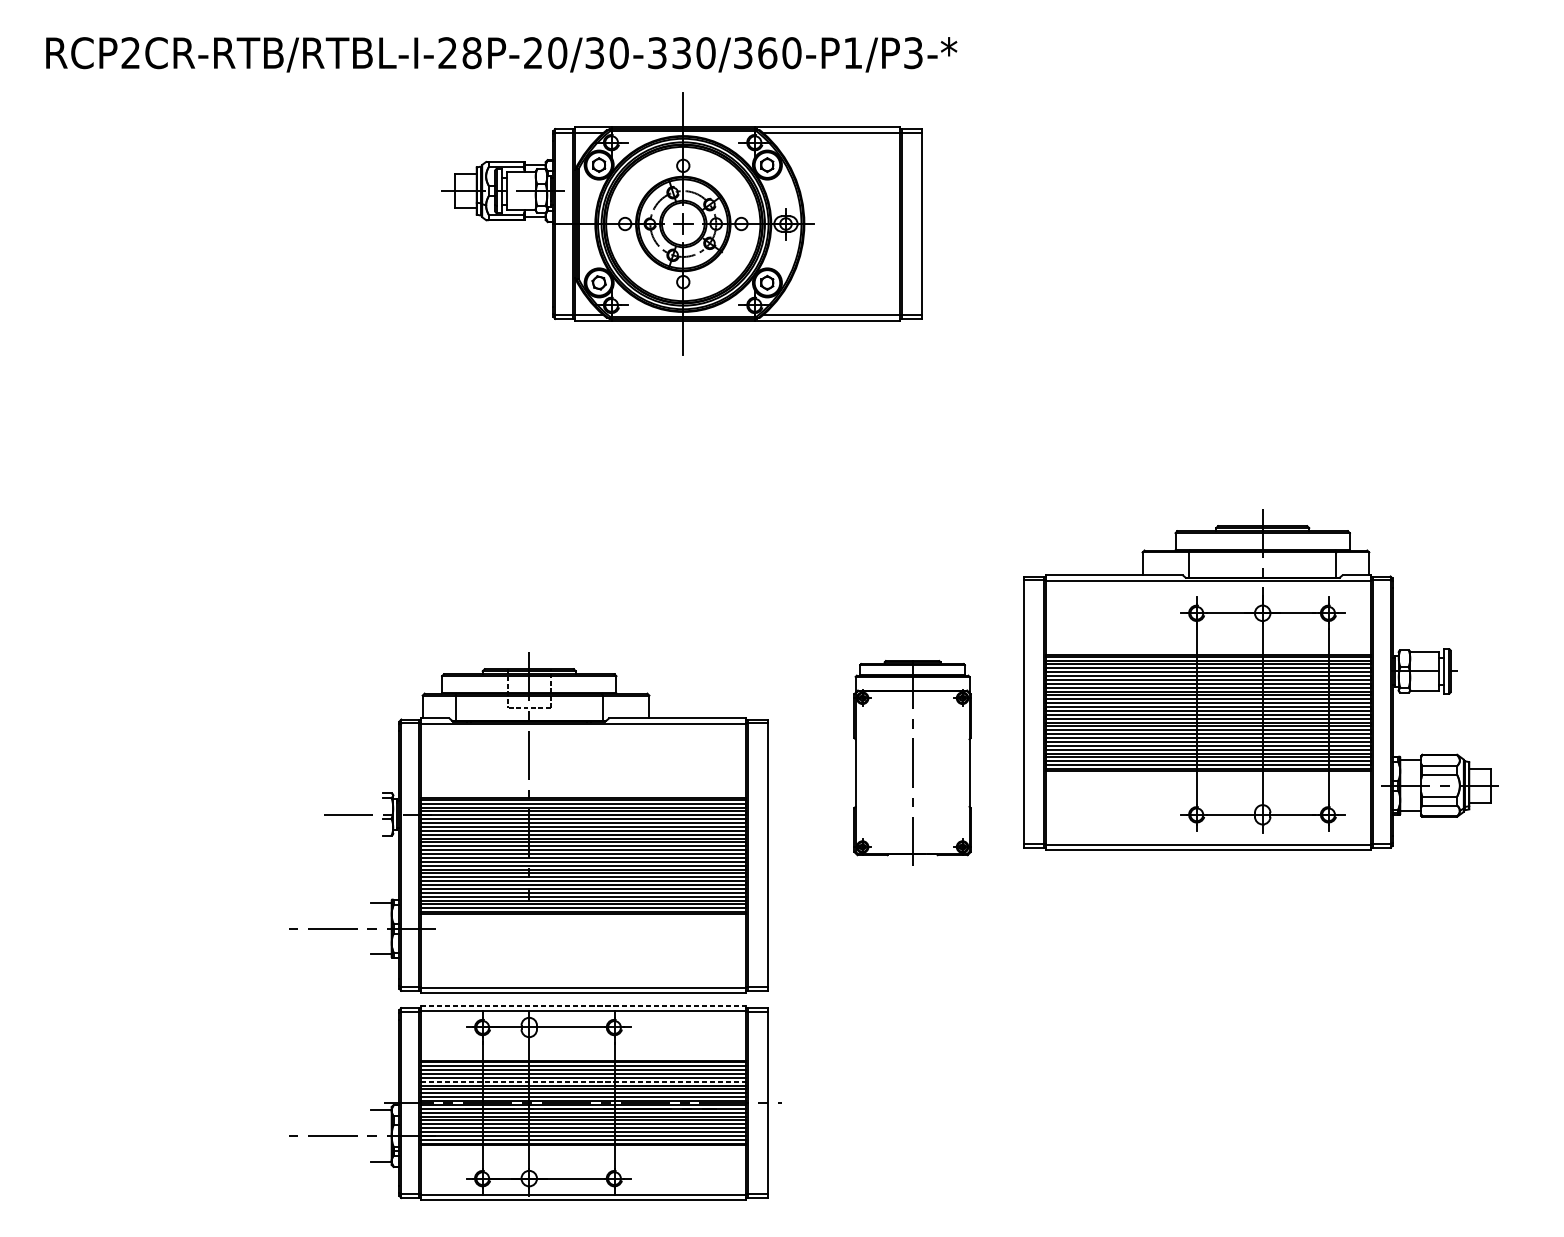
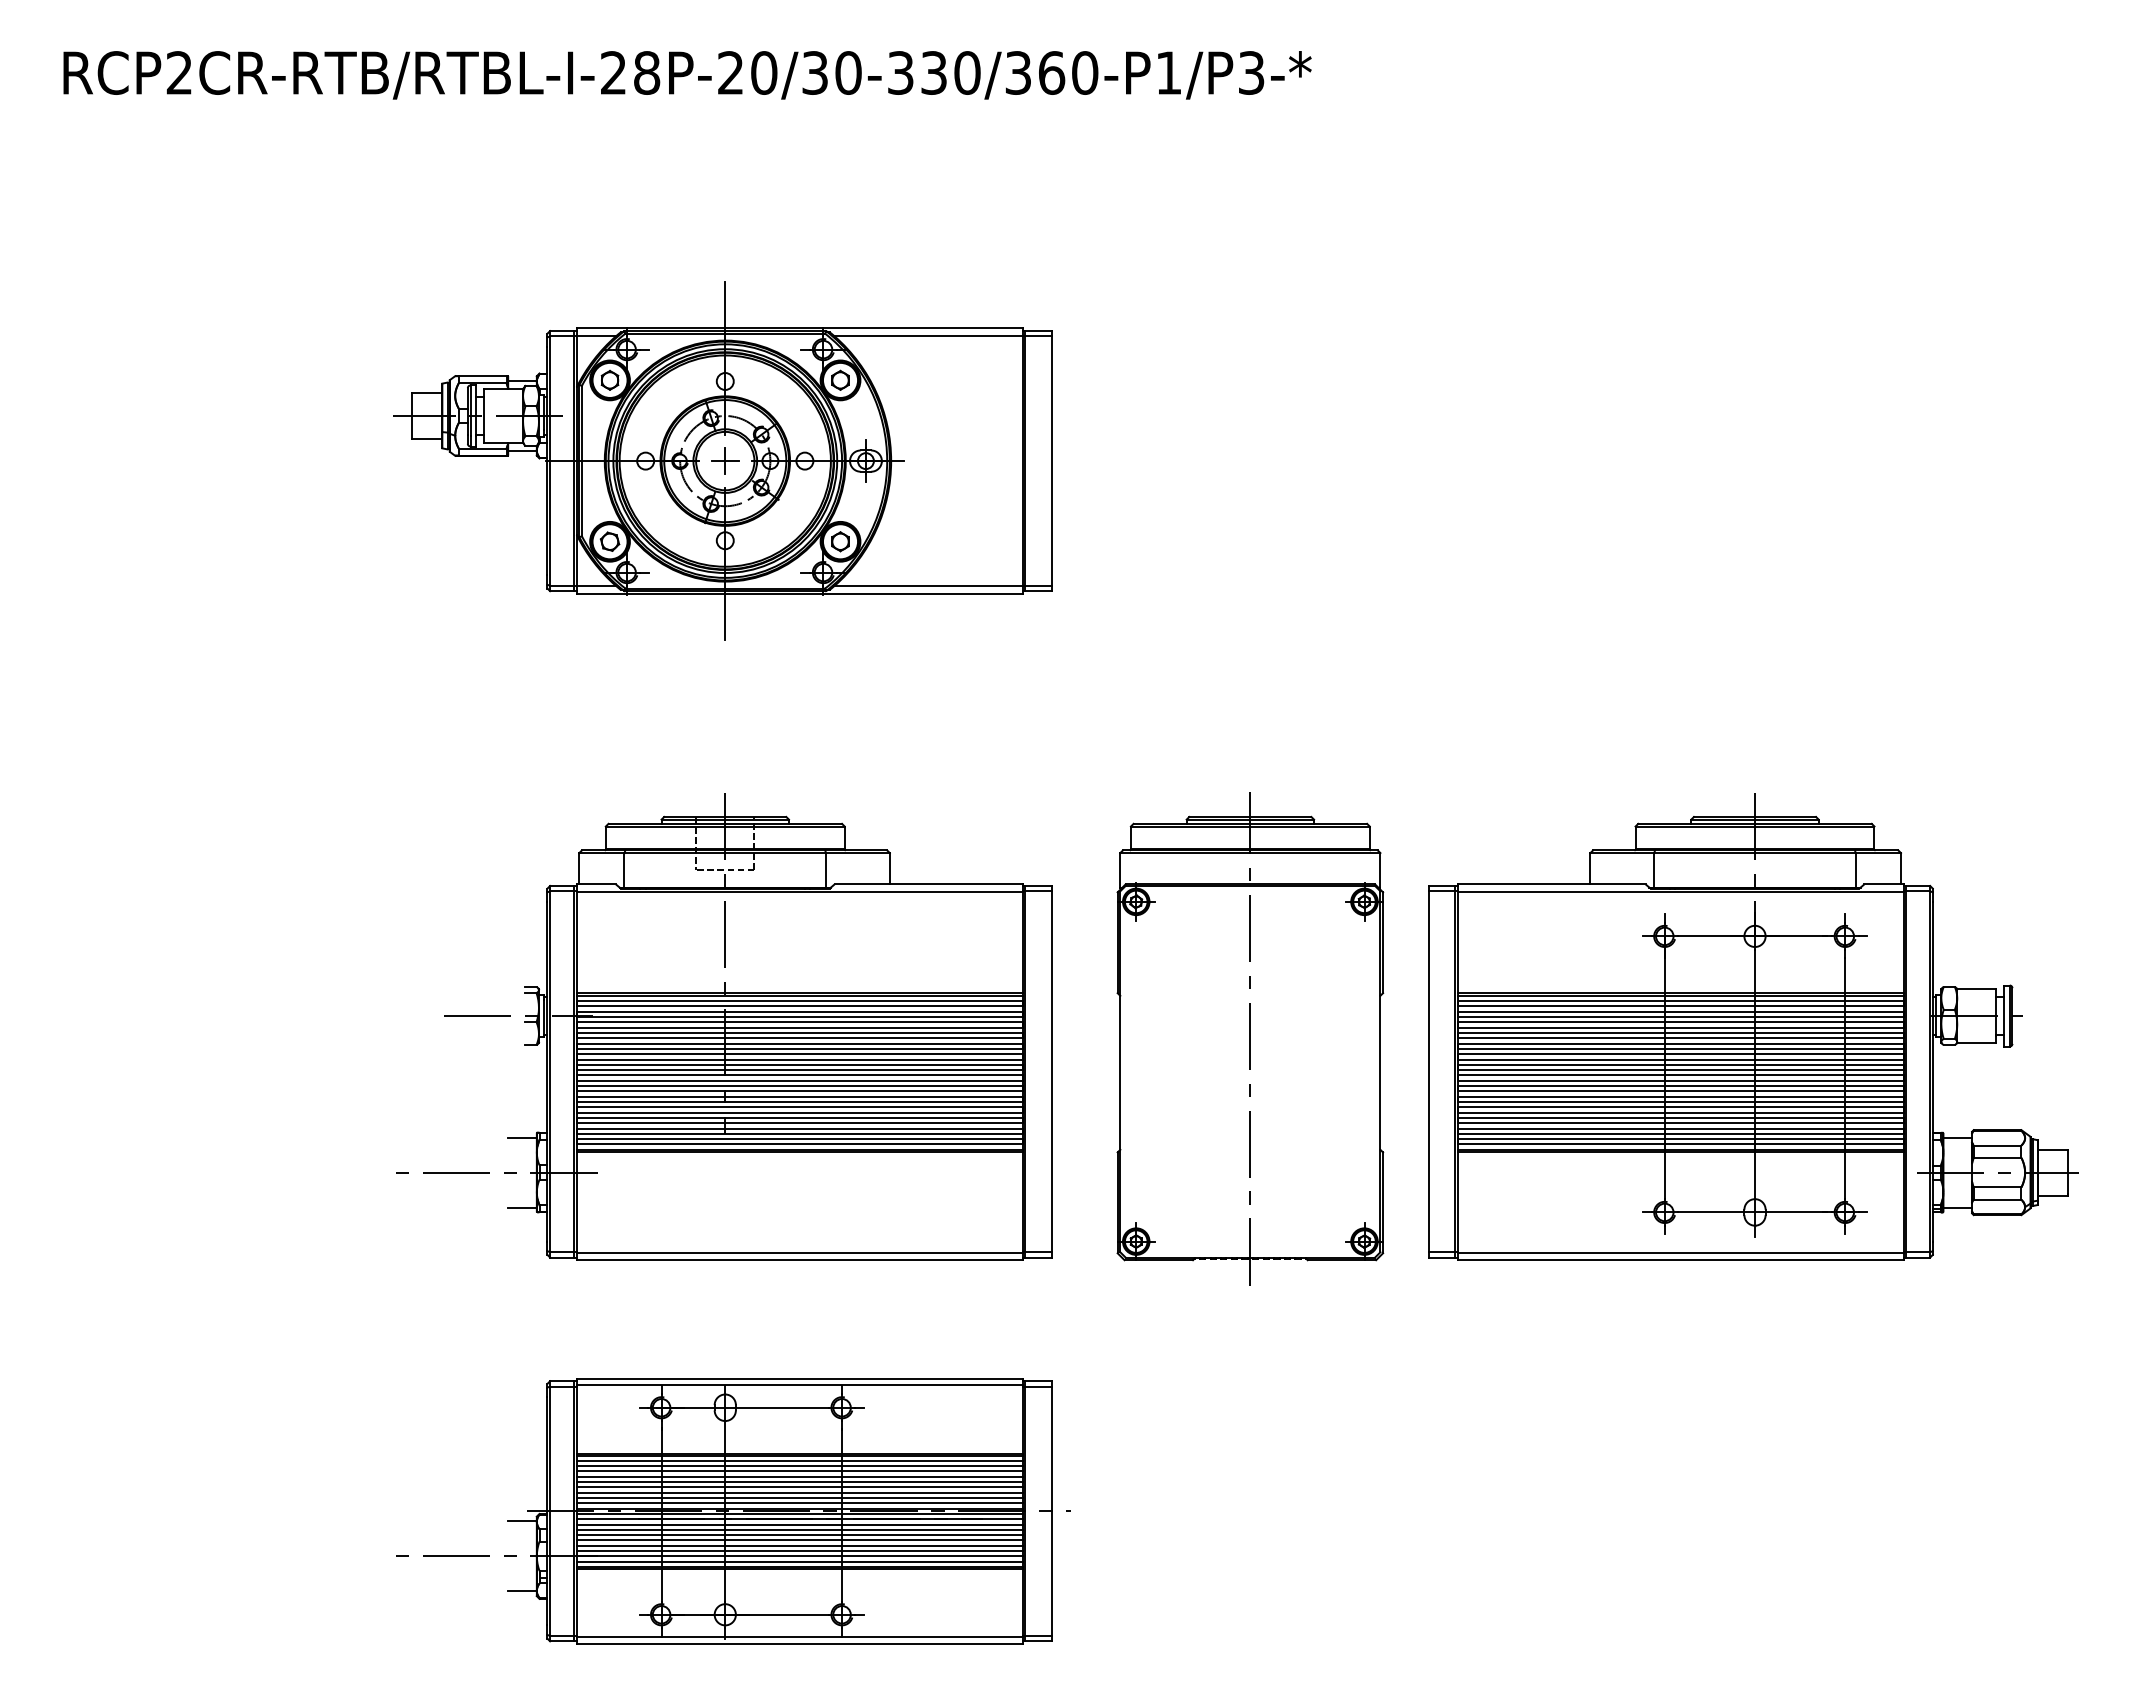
part: (681, 223) -> (722, 460), moved
part: (1261, 679) -> (1753, 1026), moved
part: (912, 757) -> (1250, 1038), size x1.67
part: (528, 822) -> (724, 1026), moved
line: (583, 1006) -> (799, 1378), dashed -> solid
line: (583, 1082) -> (799, 1482), dashed -> solid

